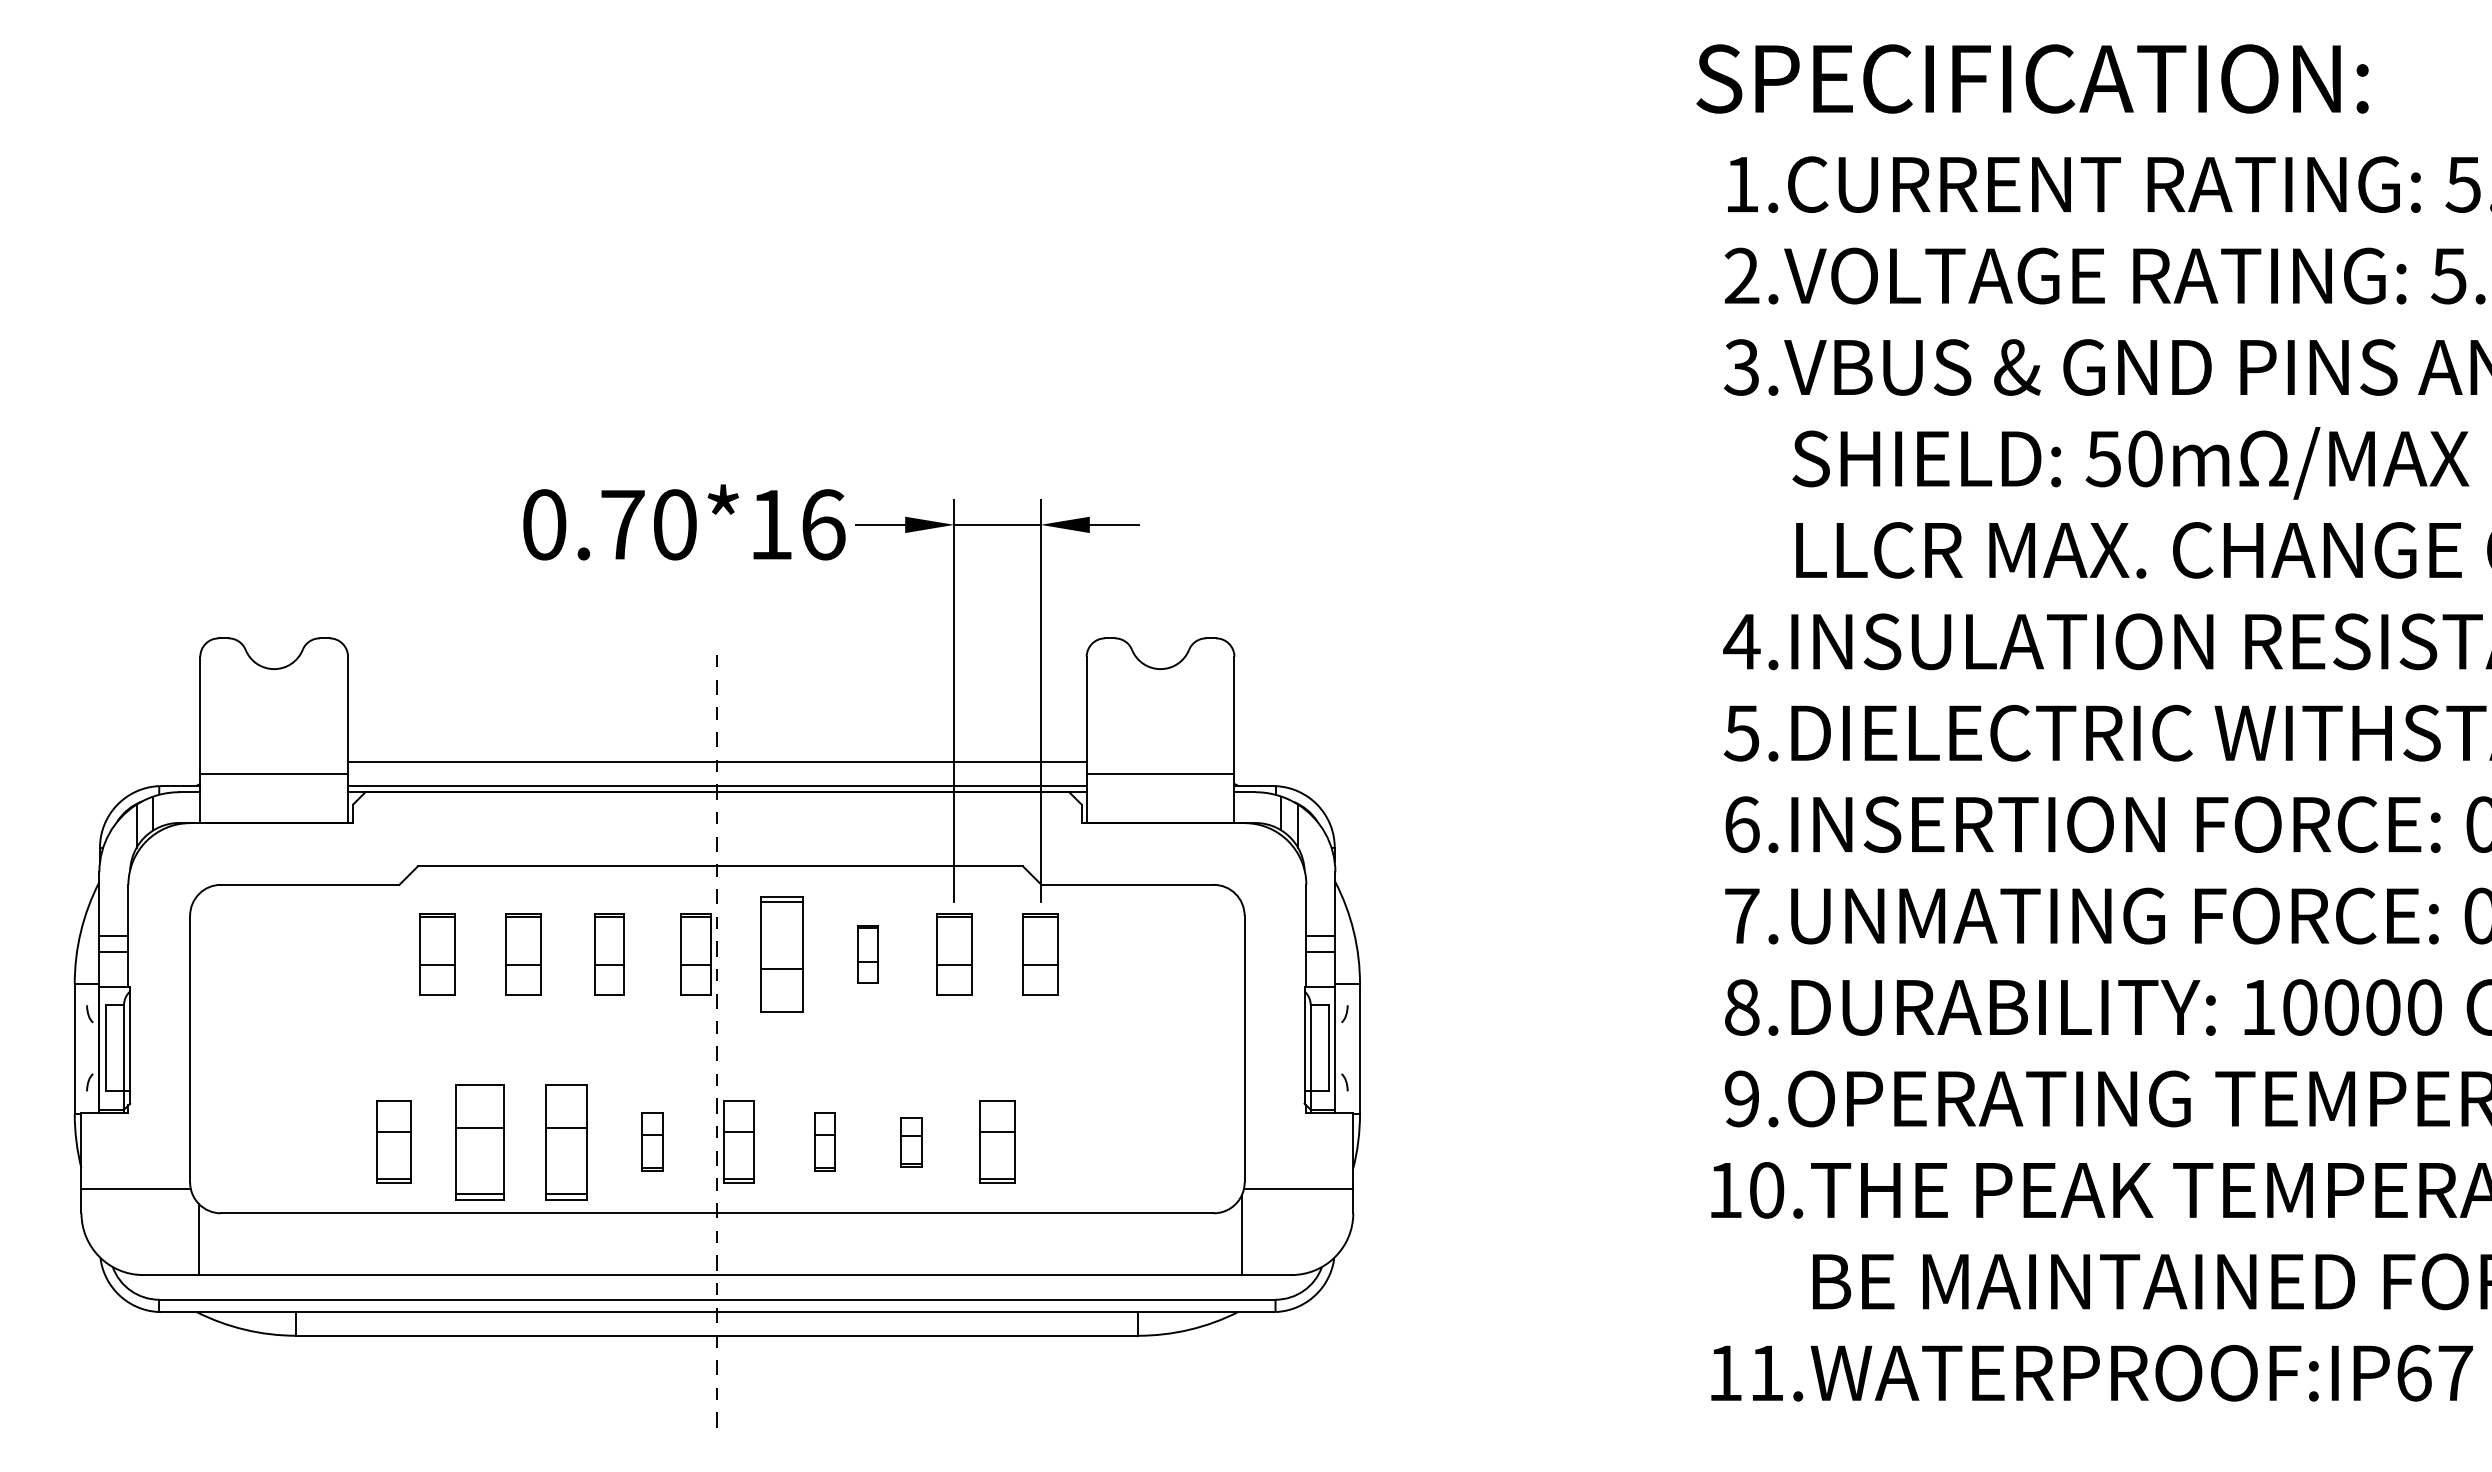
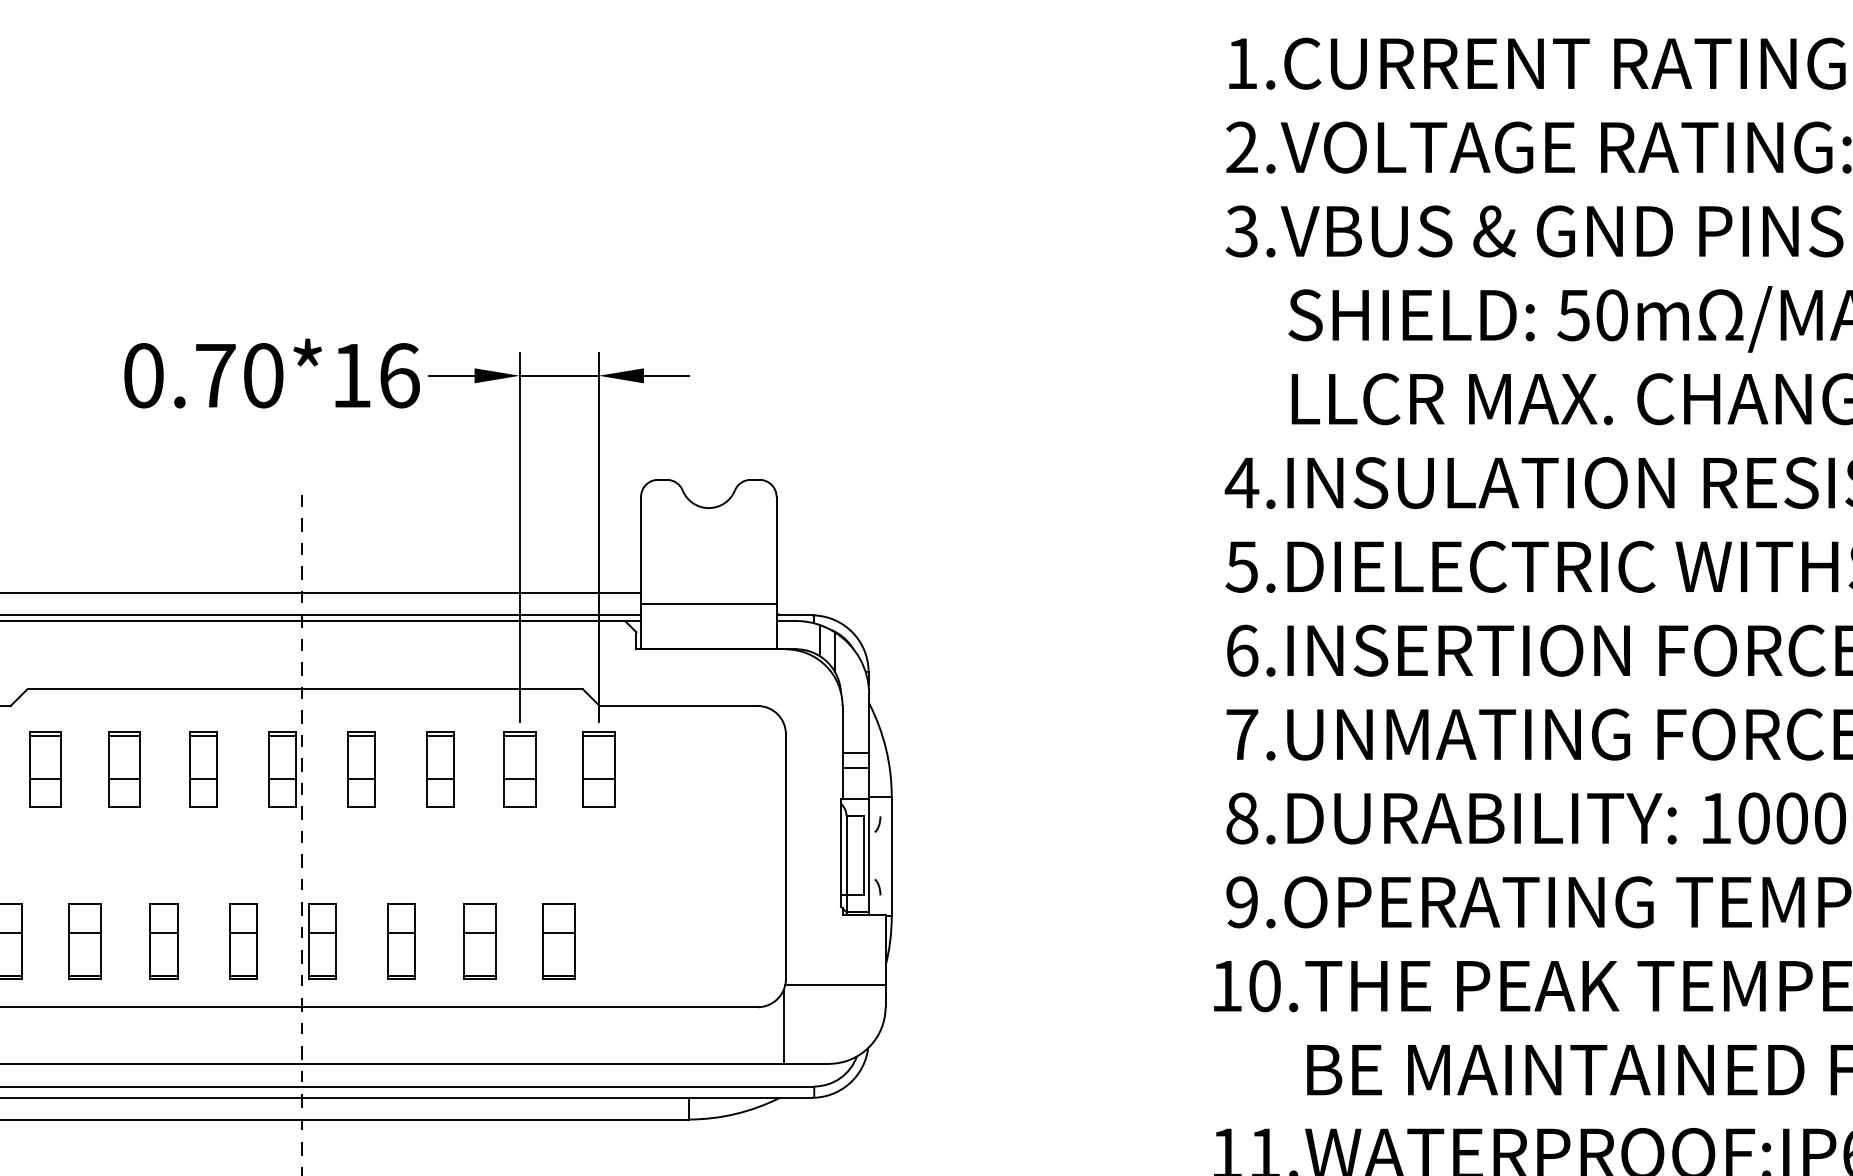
part: (781, 954) -> (361, 769), size x0.71
part: (867, 954) -> (440, 769), size x1.43
part: (480, 1141) -> (85, 941), size x0.71
part: (566, 1141) -> (163, 941), size x0.71
part: (652, 1141) -> (242, 941), size x1.43
part: (824, 1141) -> (400, 941), size x1.43
part: (911, 1141) -> (480, 941), size x1.67

